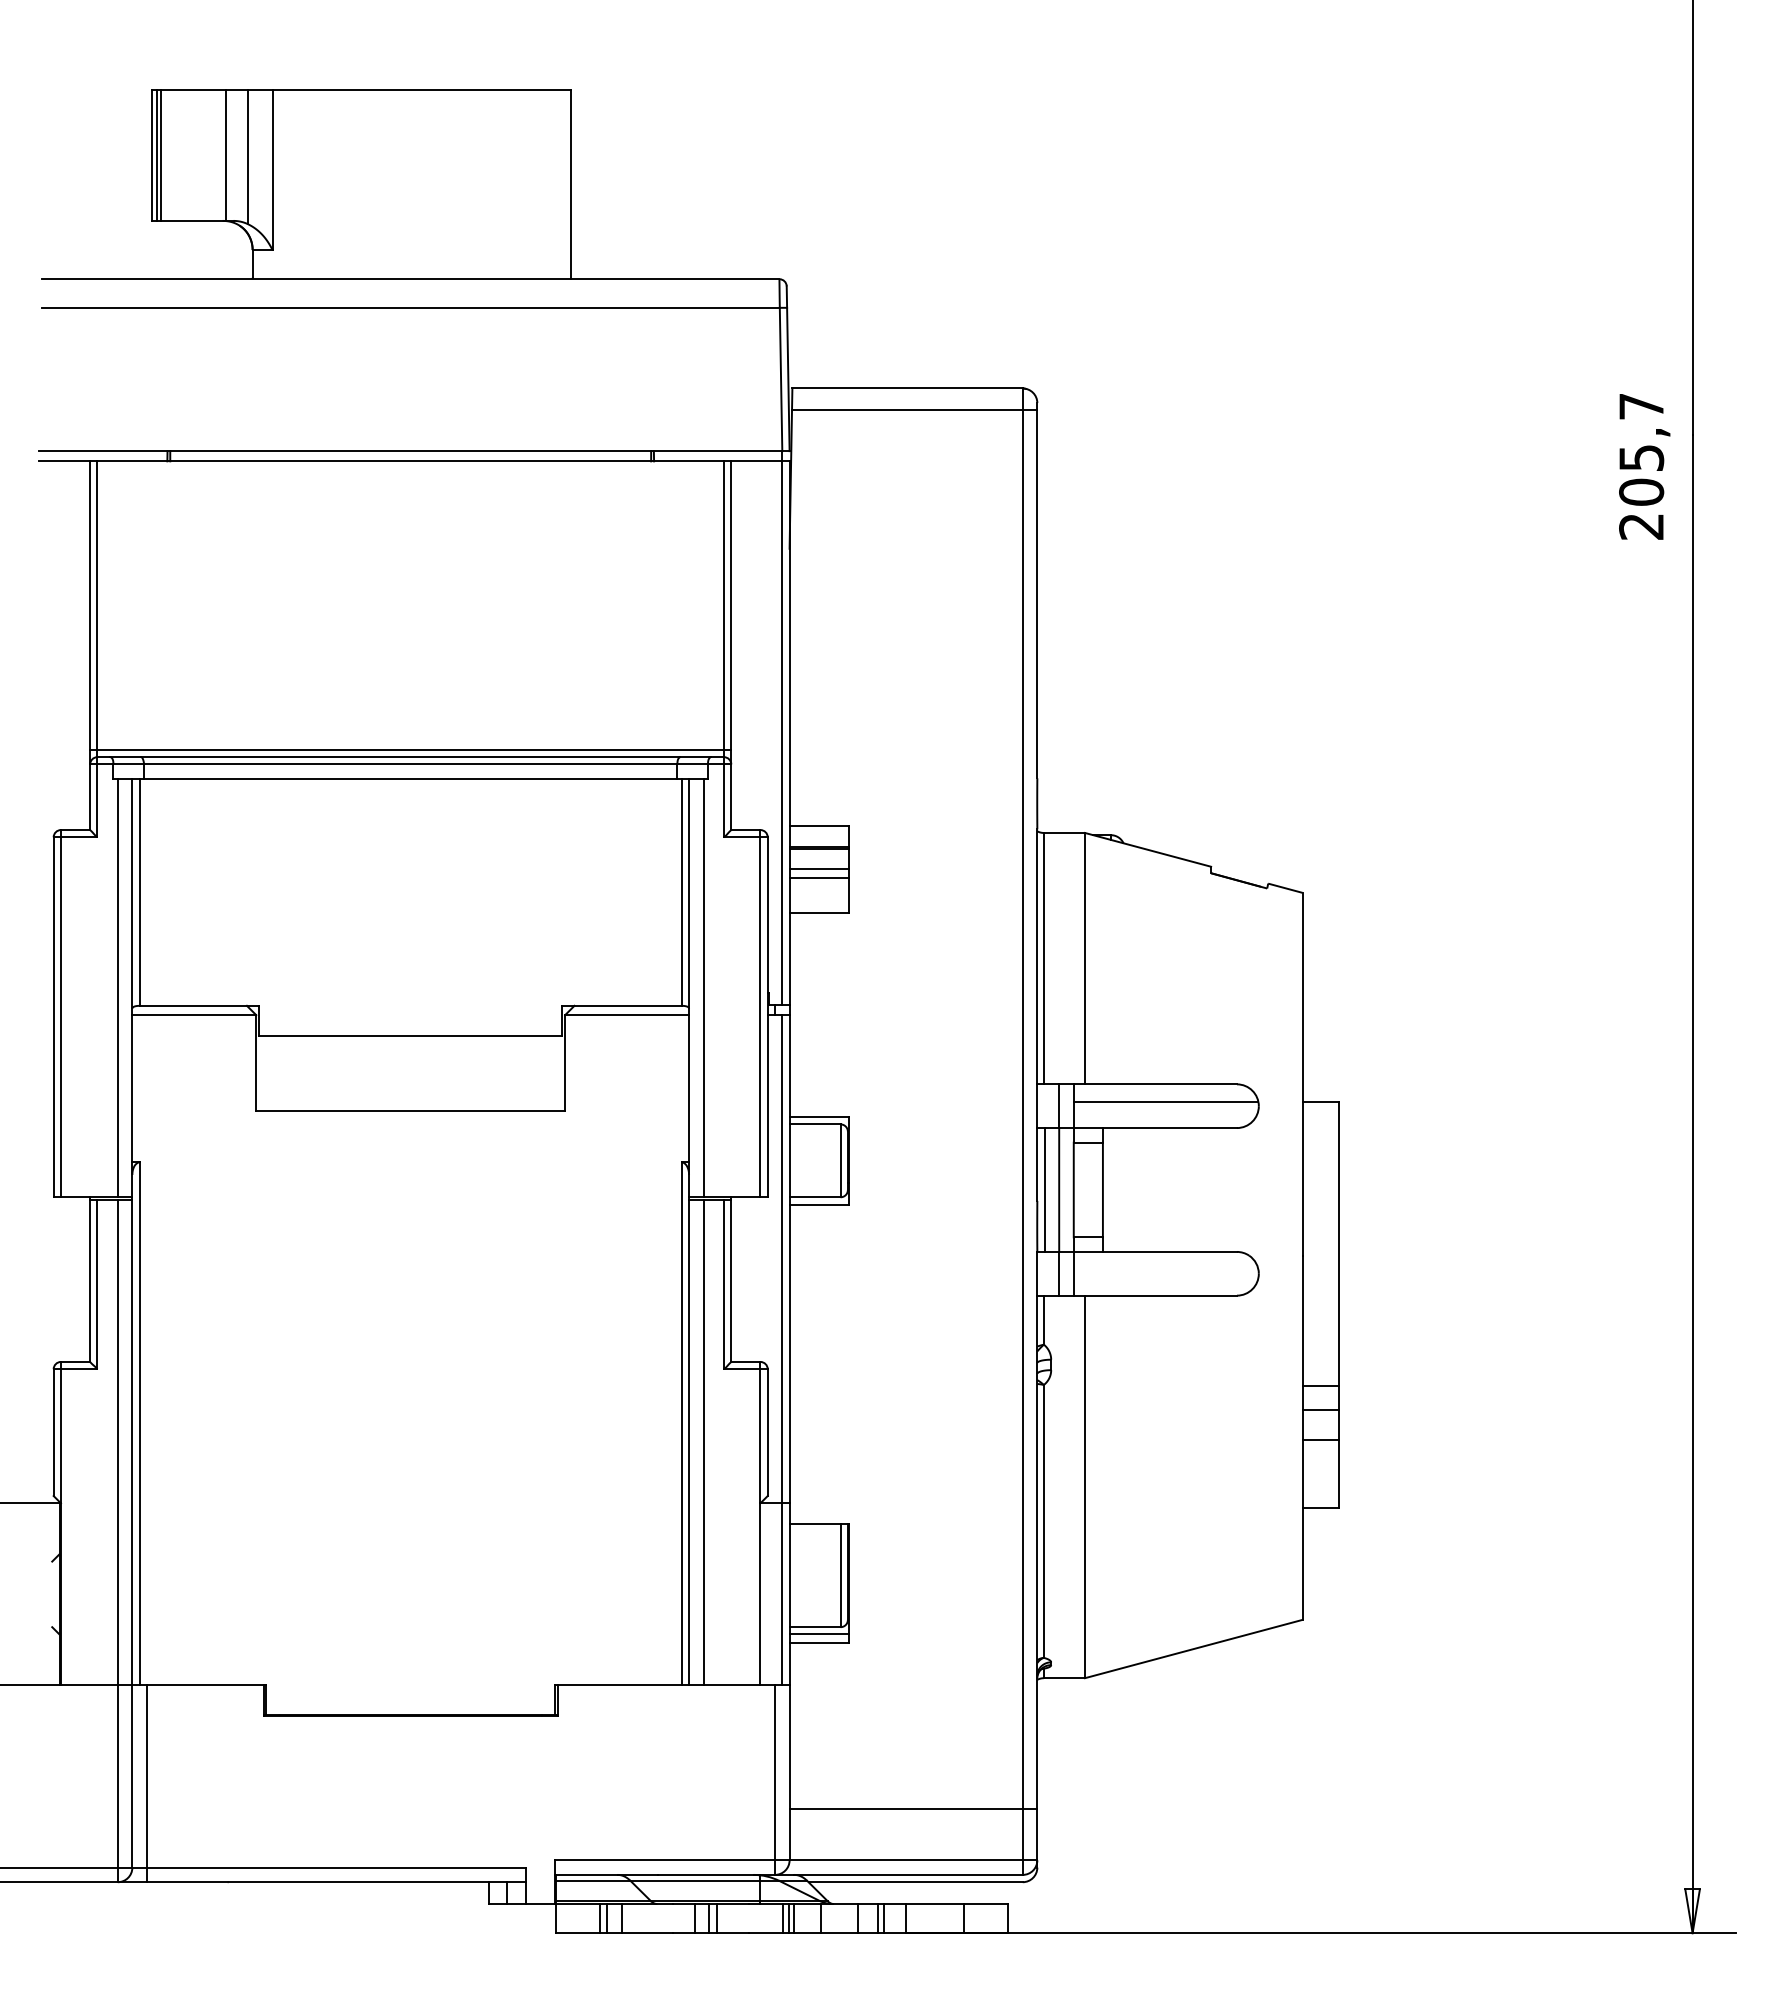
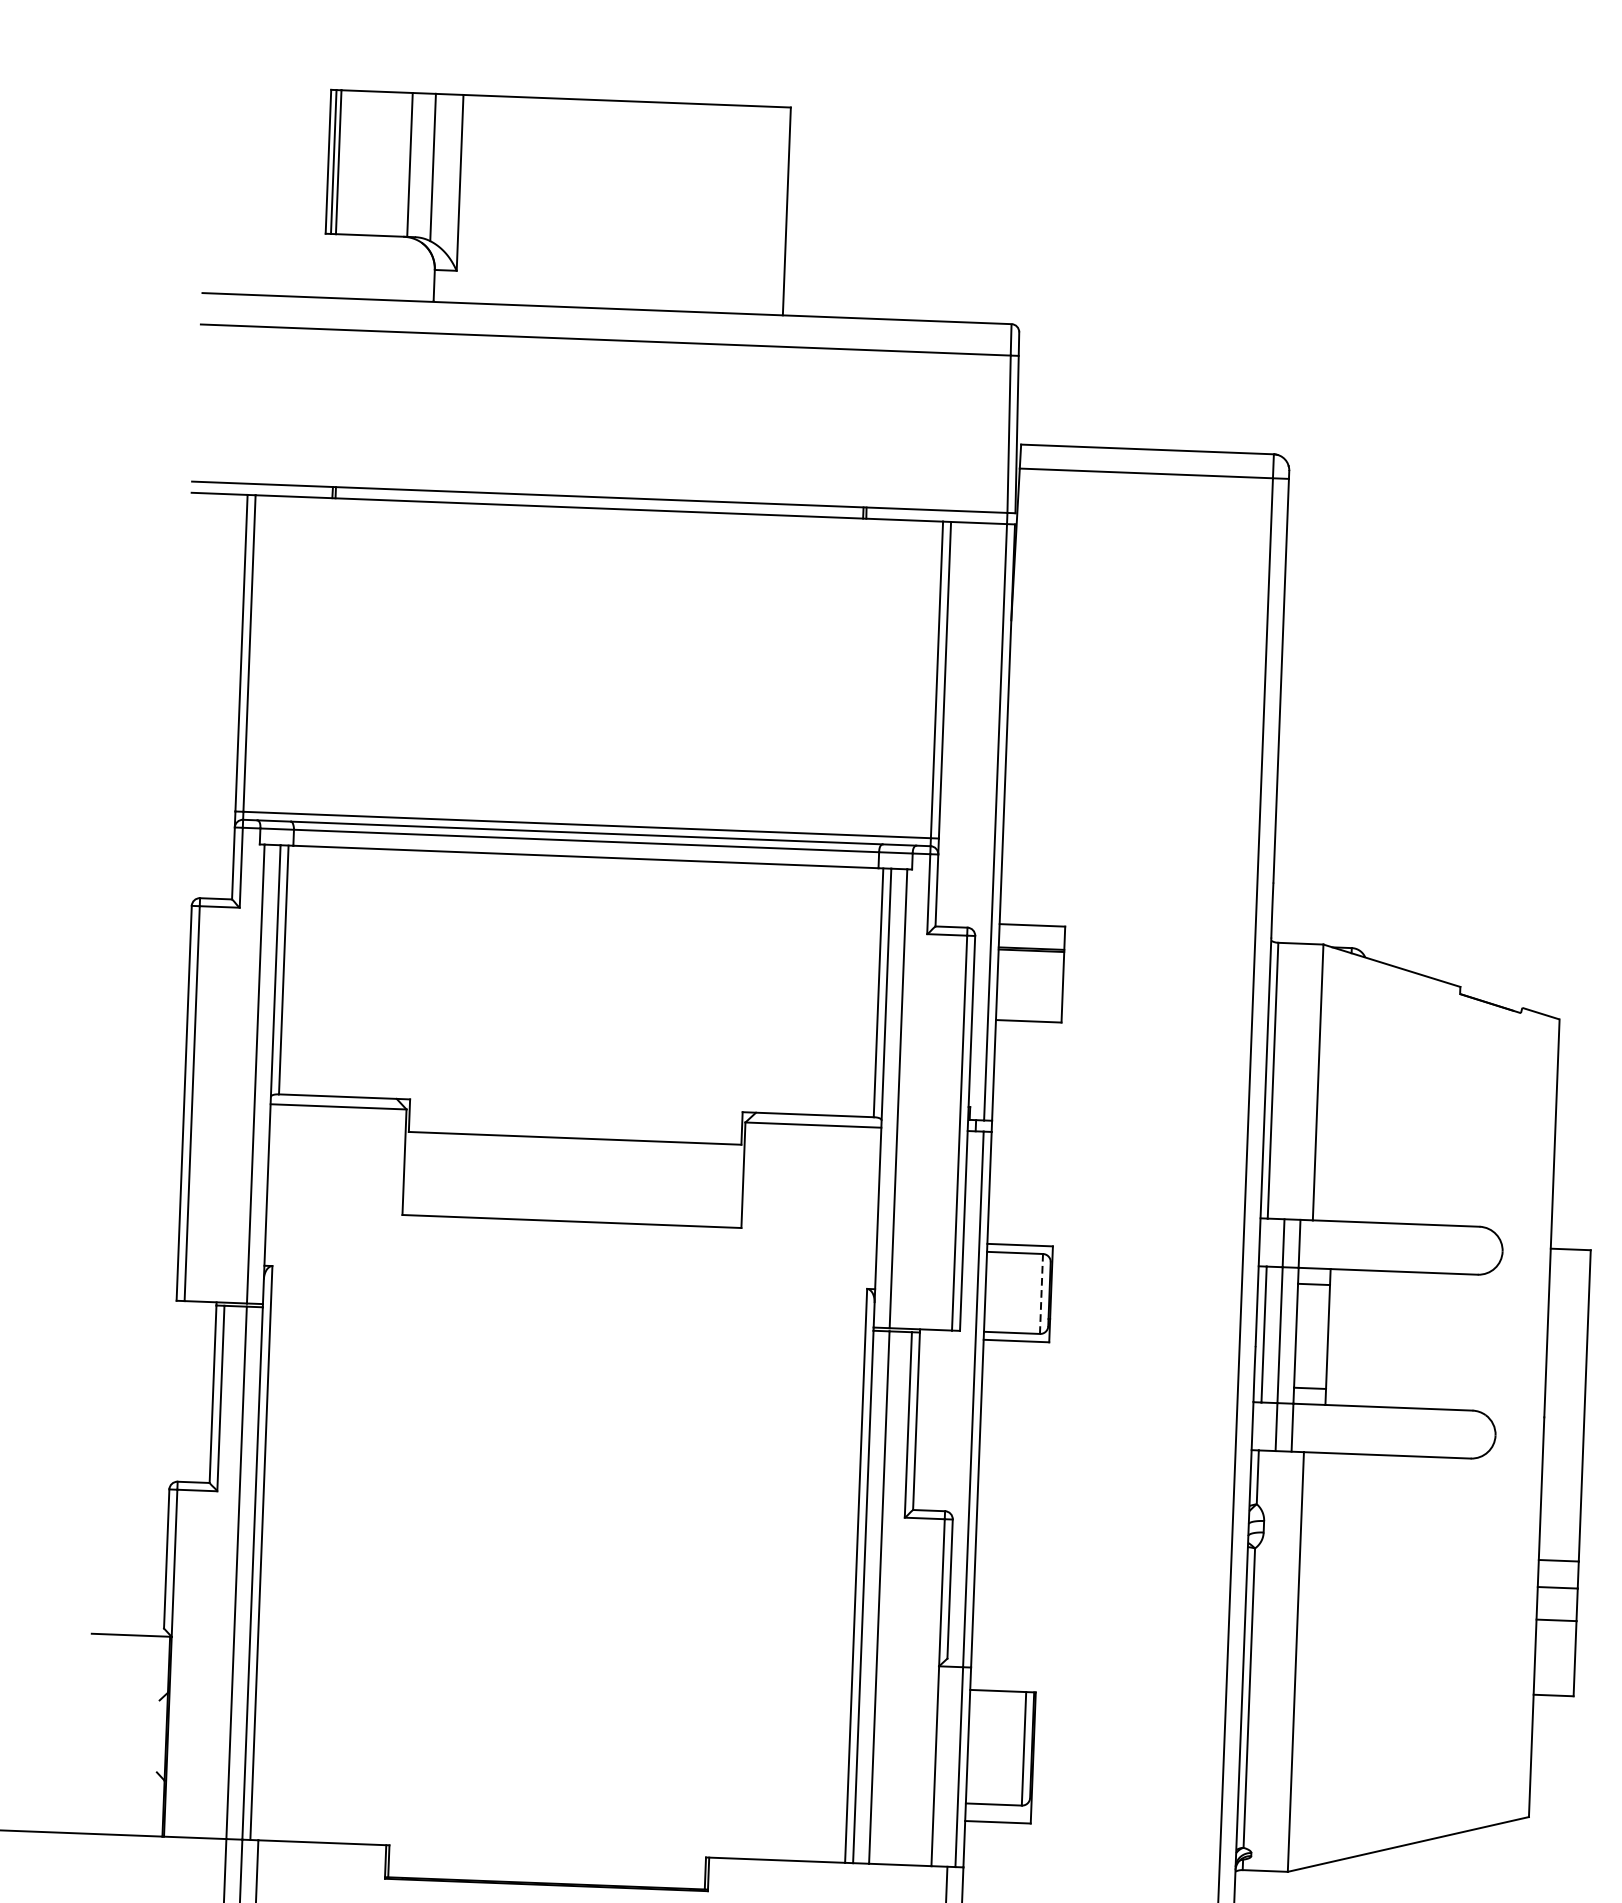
line: (819, 869) -> (1030, 973), removed
line: (819, 877) -> (1030, 982), removed
line: (1165, 1101) -> (1400, 1242), removed
line: (840, 1160) -> (1041, 1293), solid -> dashed
line: (819, 1634) -> (998, 1812), removed

